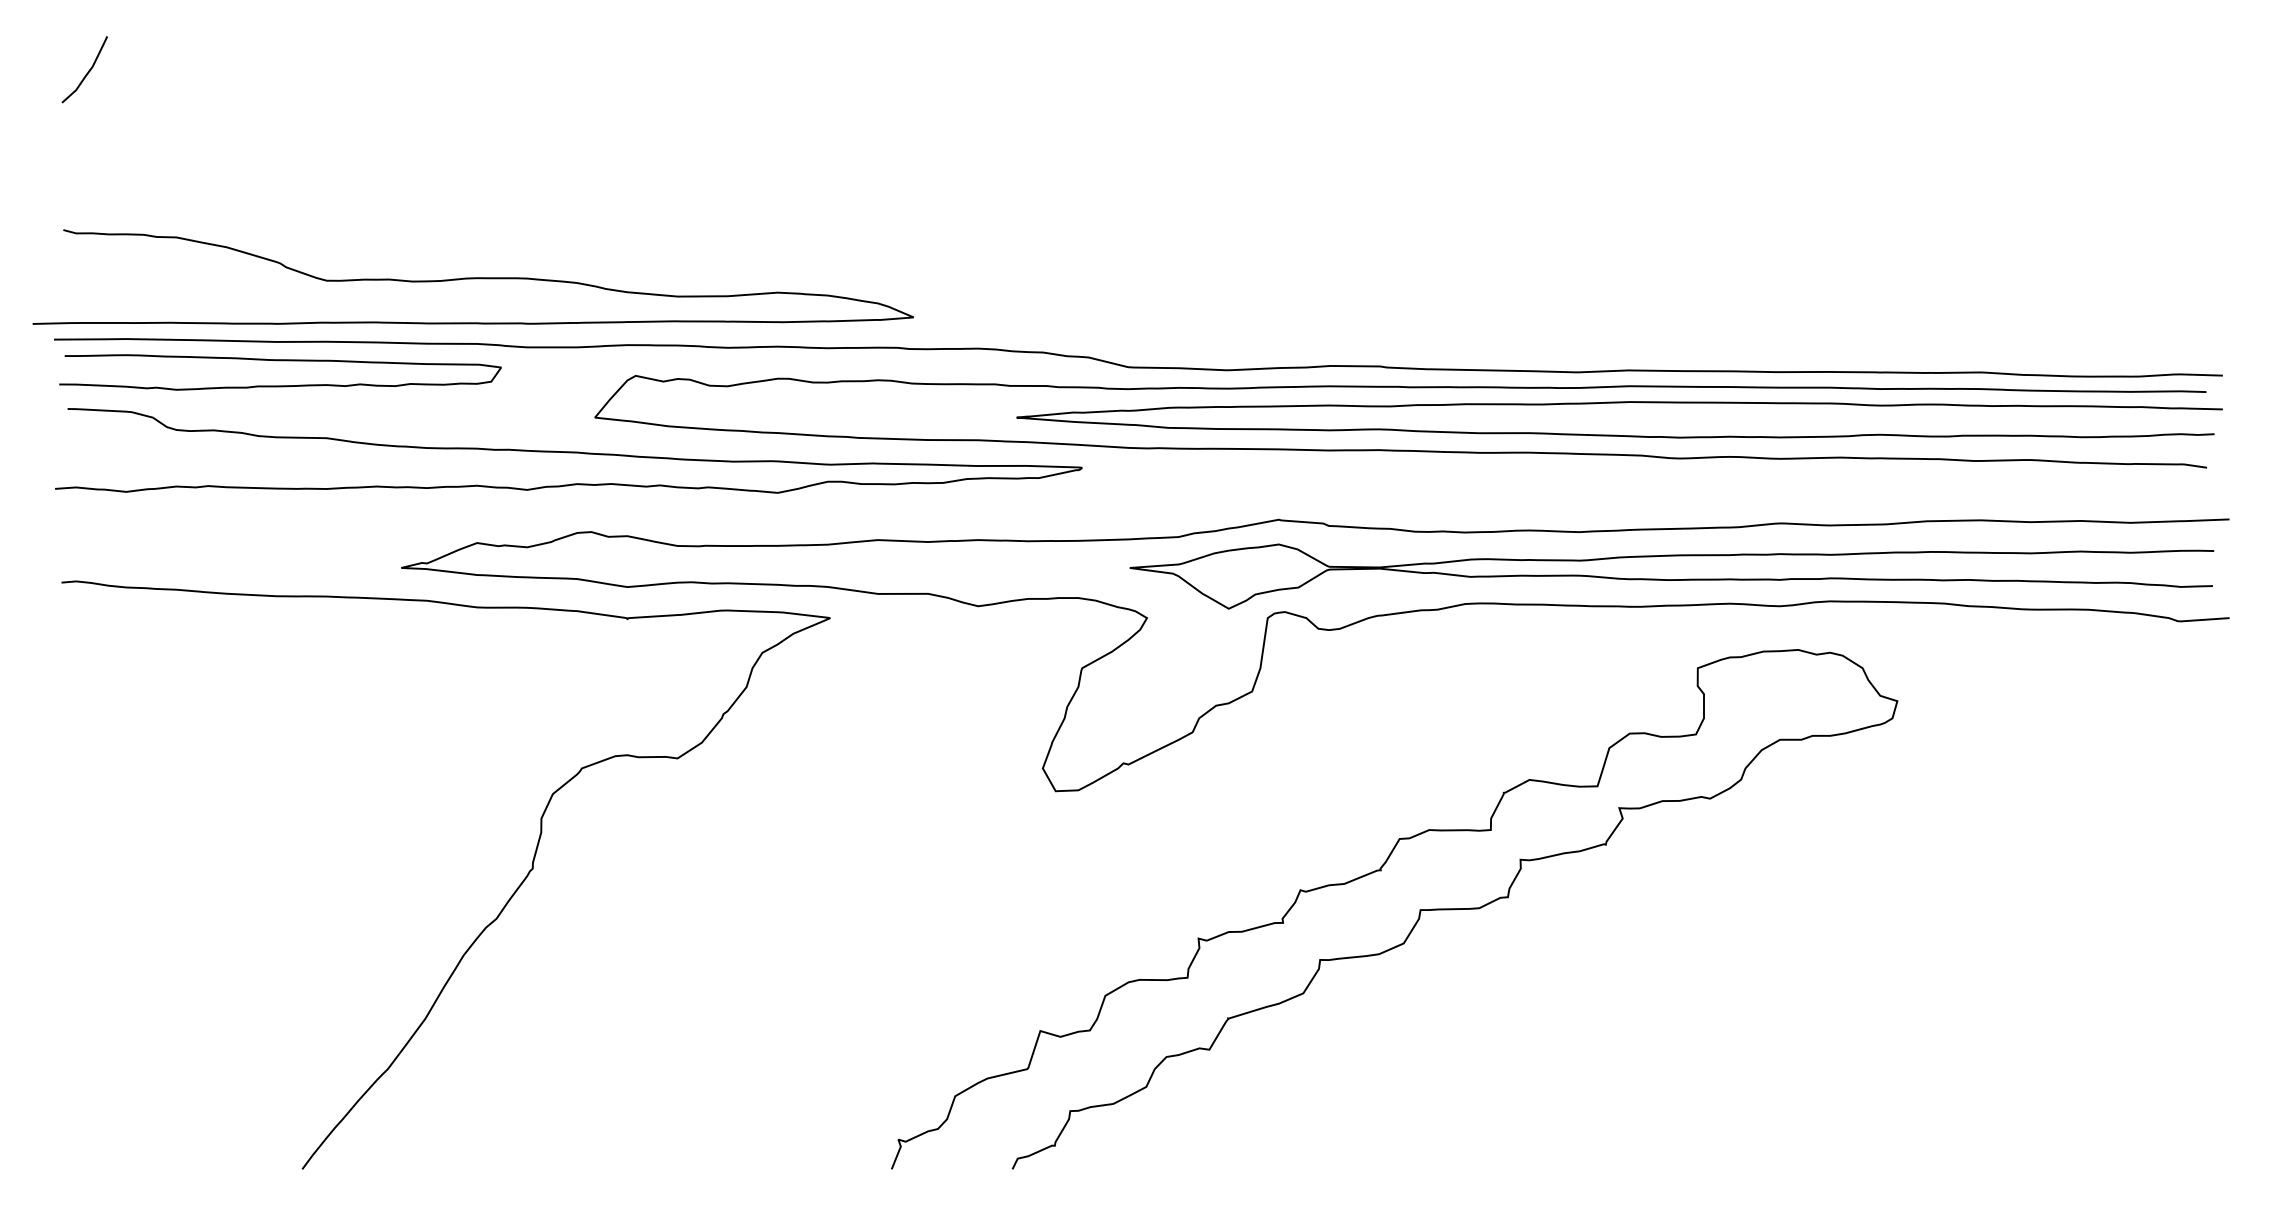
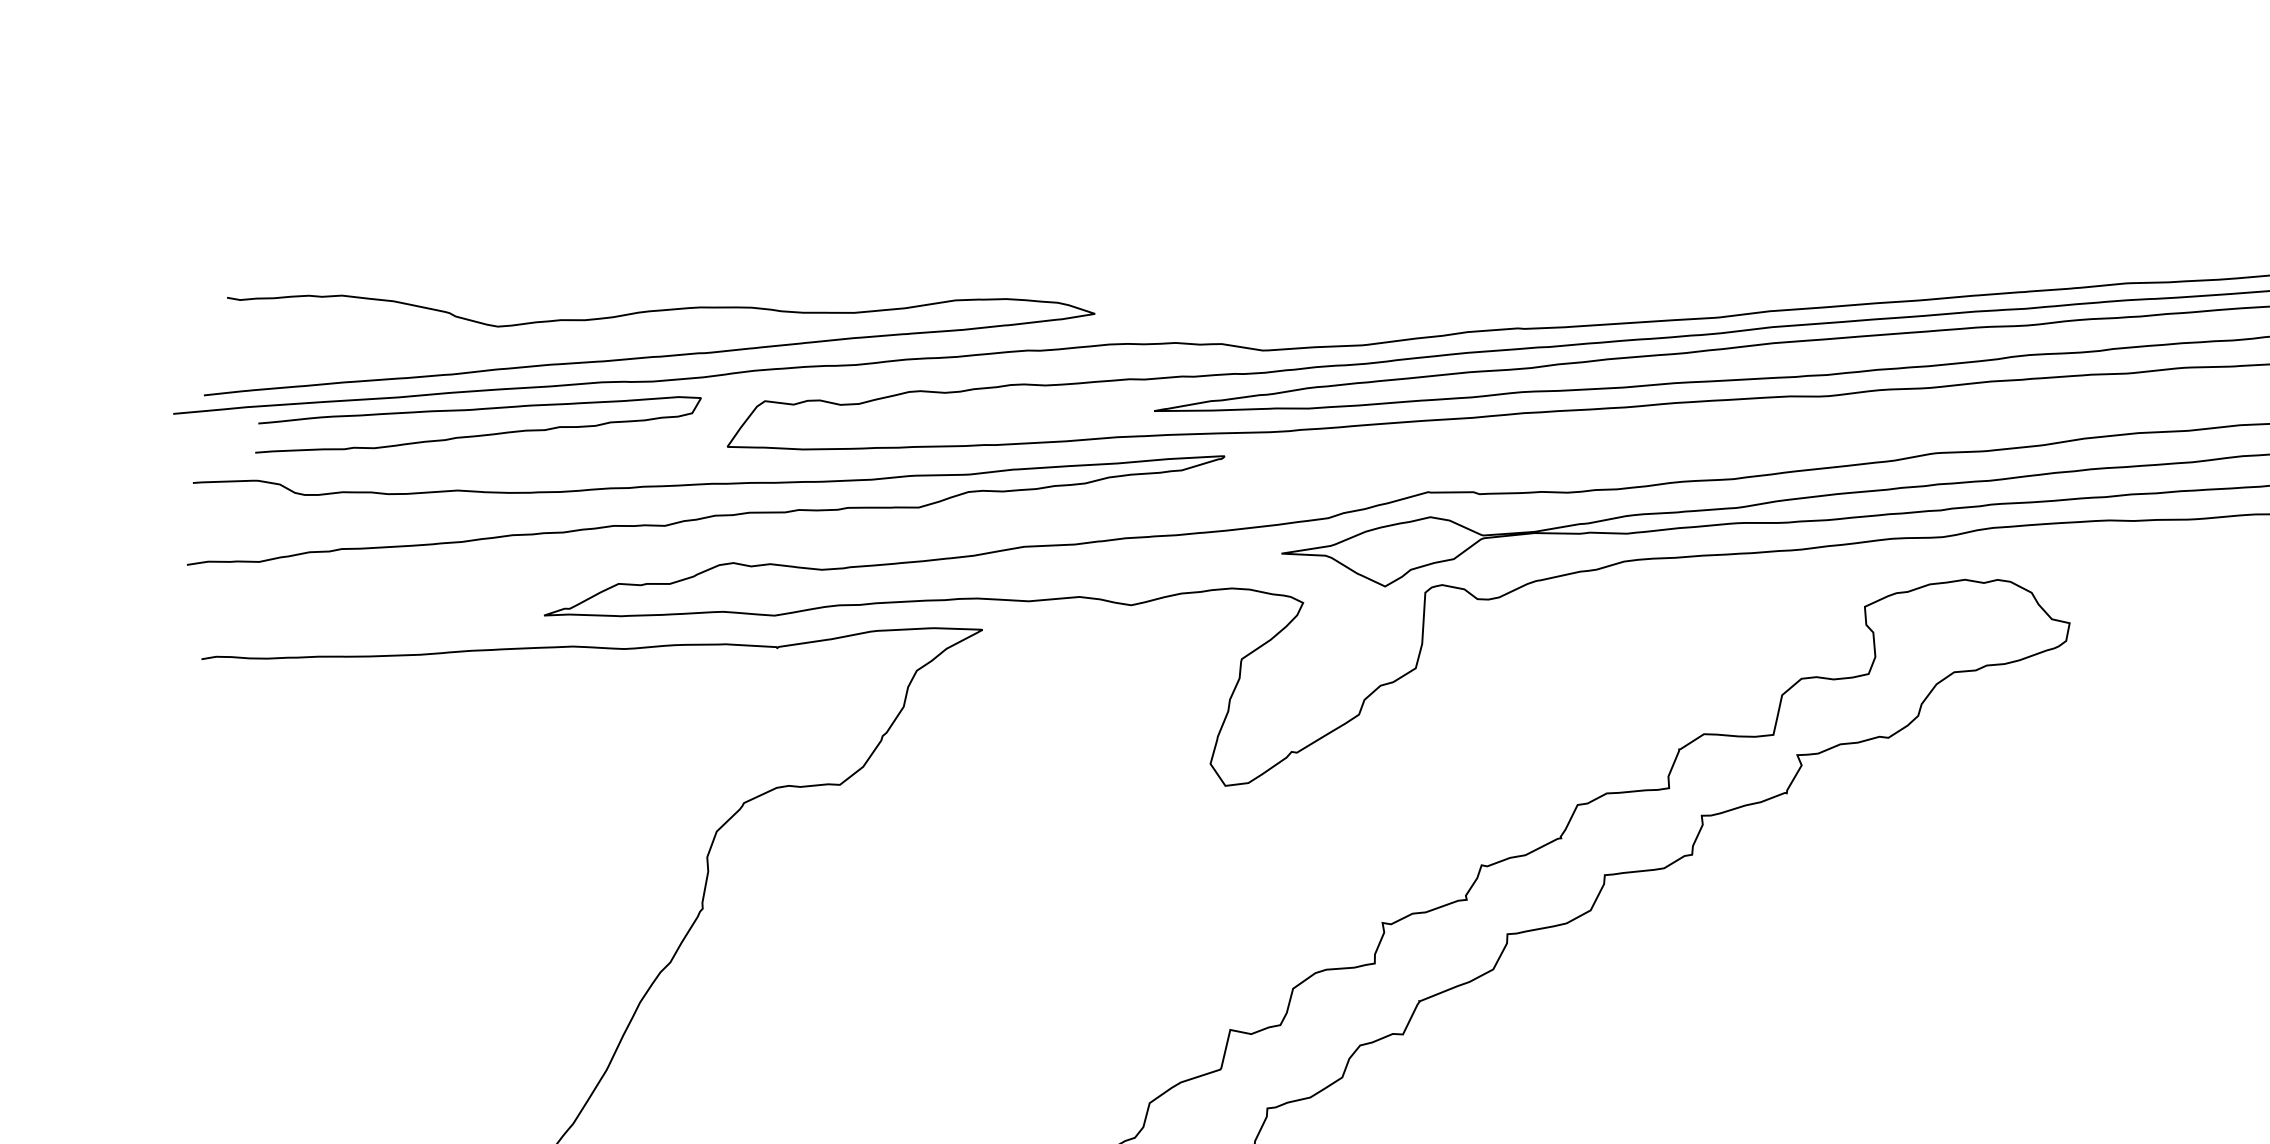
curve: (88, 70) -> (185, 138), removed
curve: (472, 277) -> (645, 311), moved
curve: (280, 361) -> (477, 410), moved

